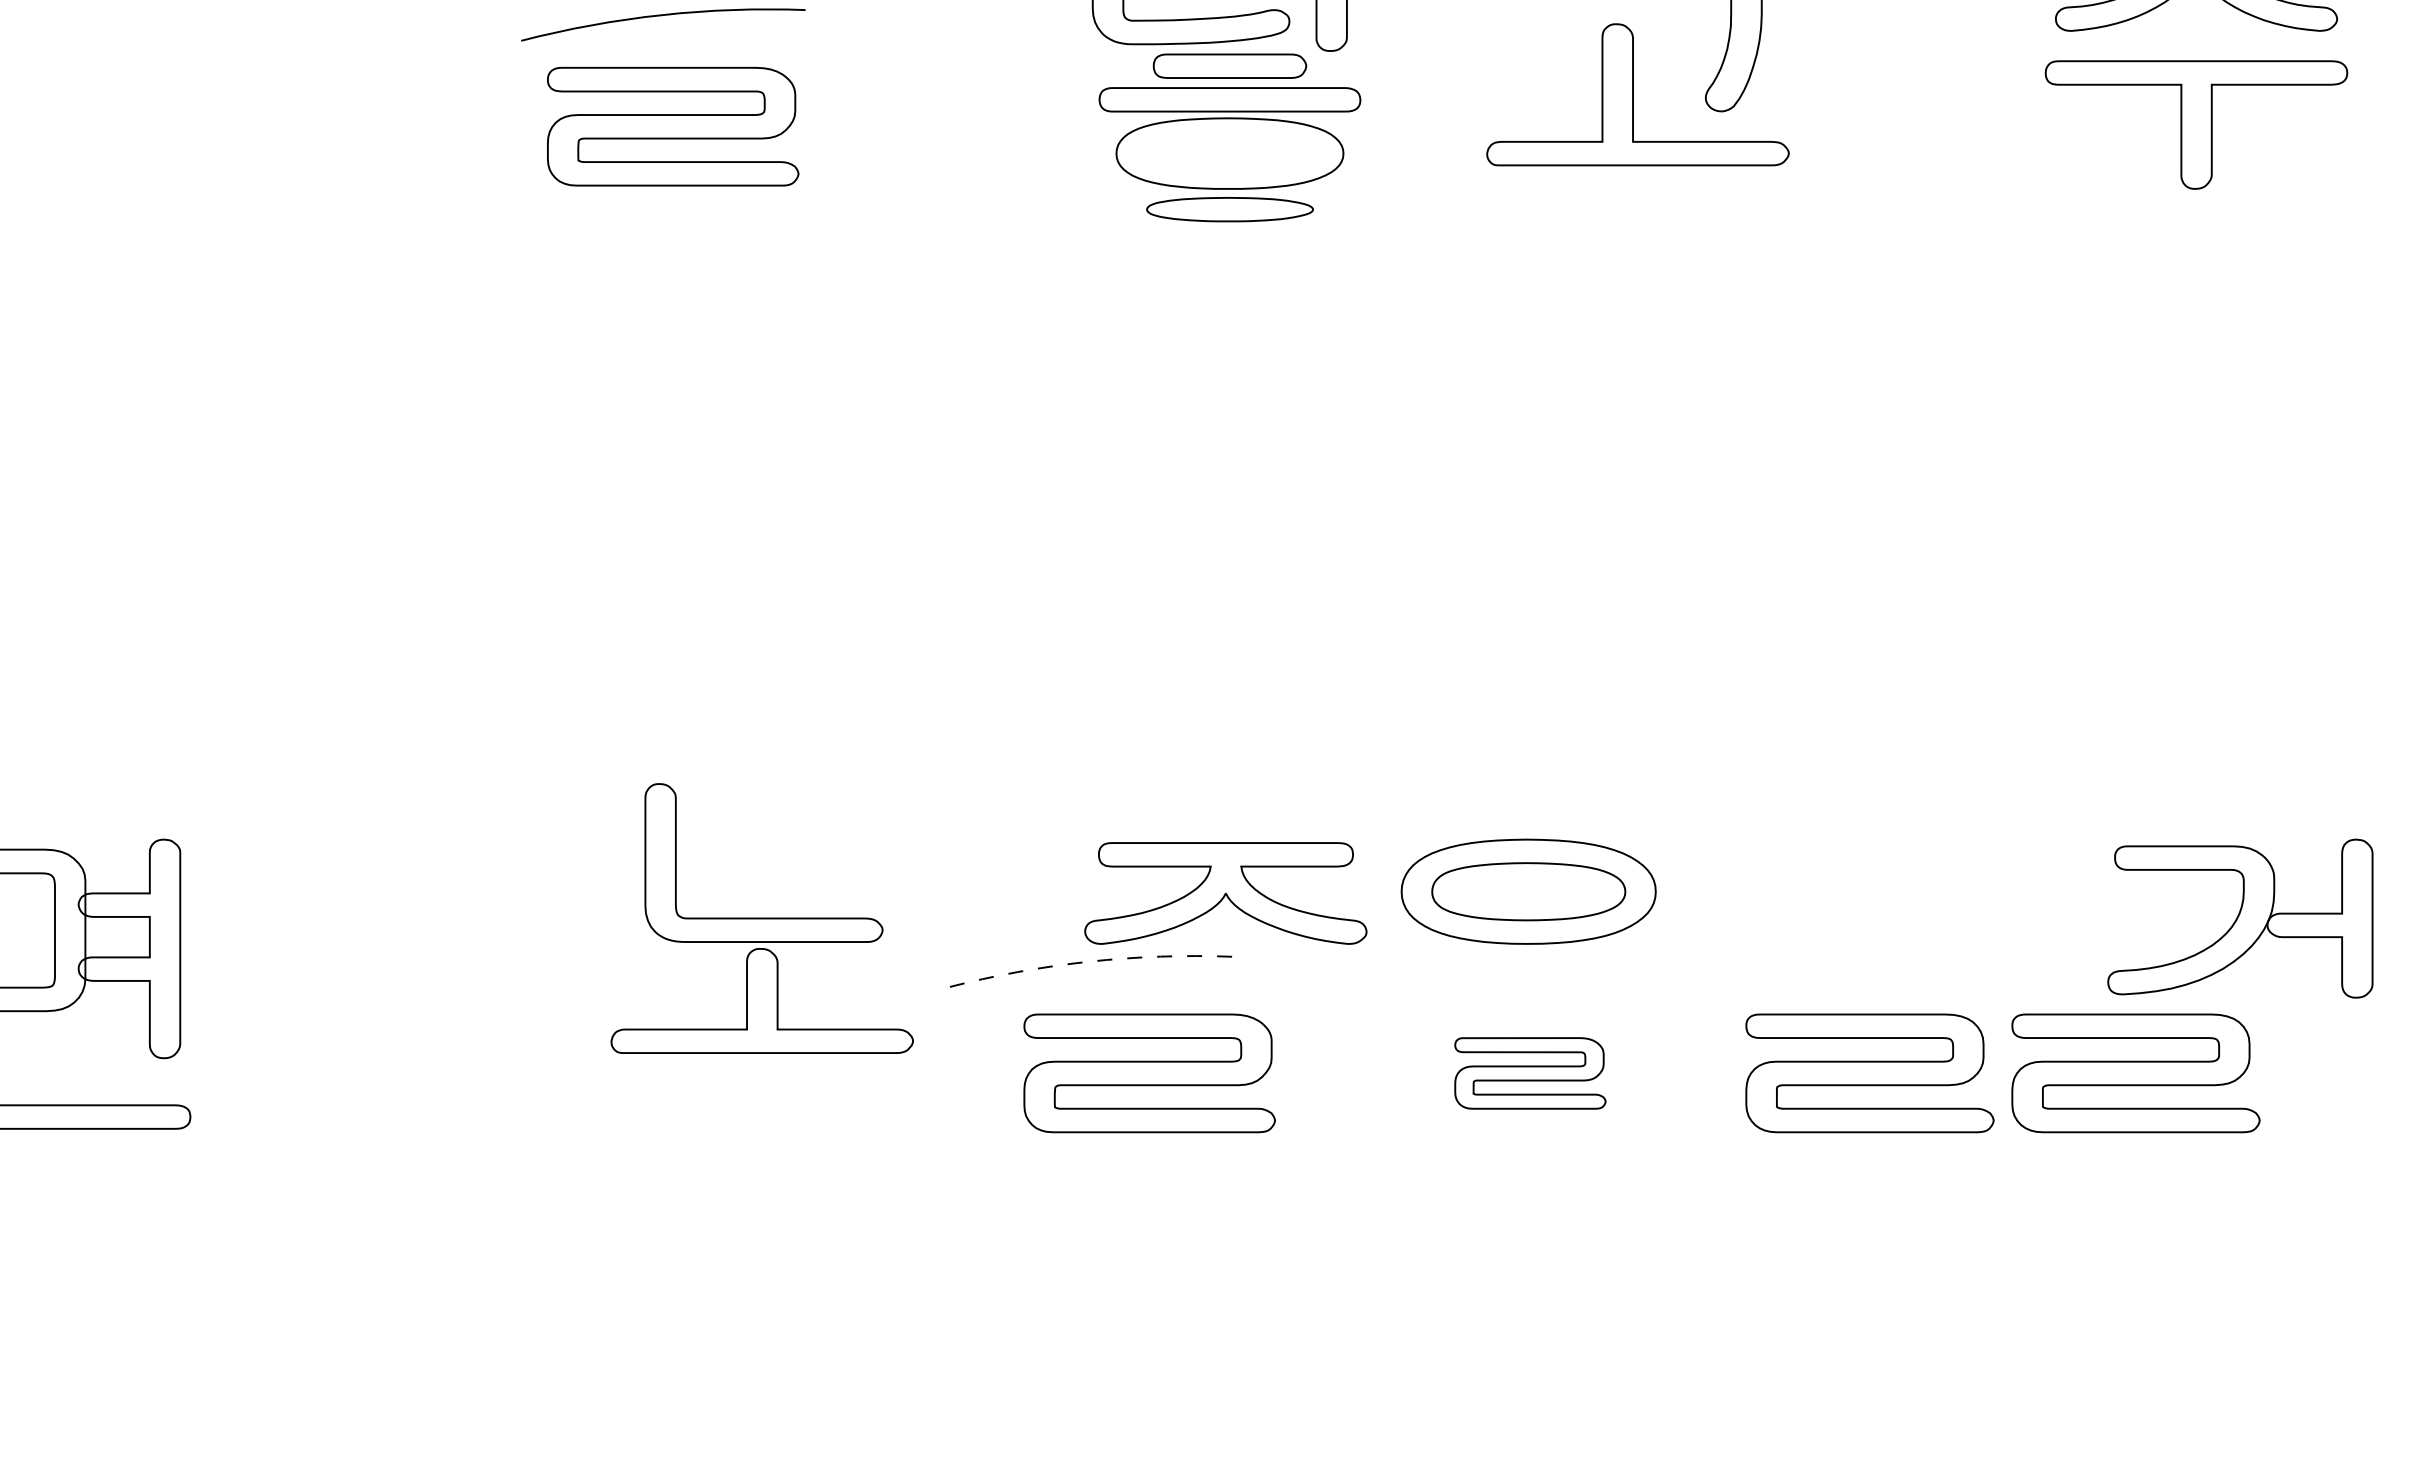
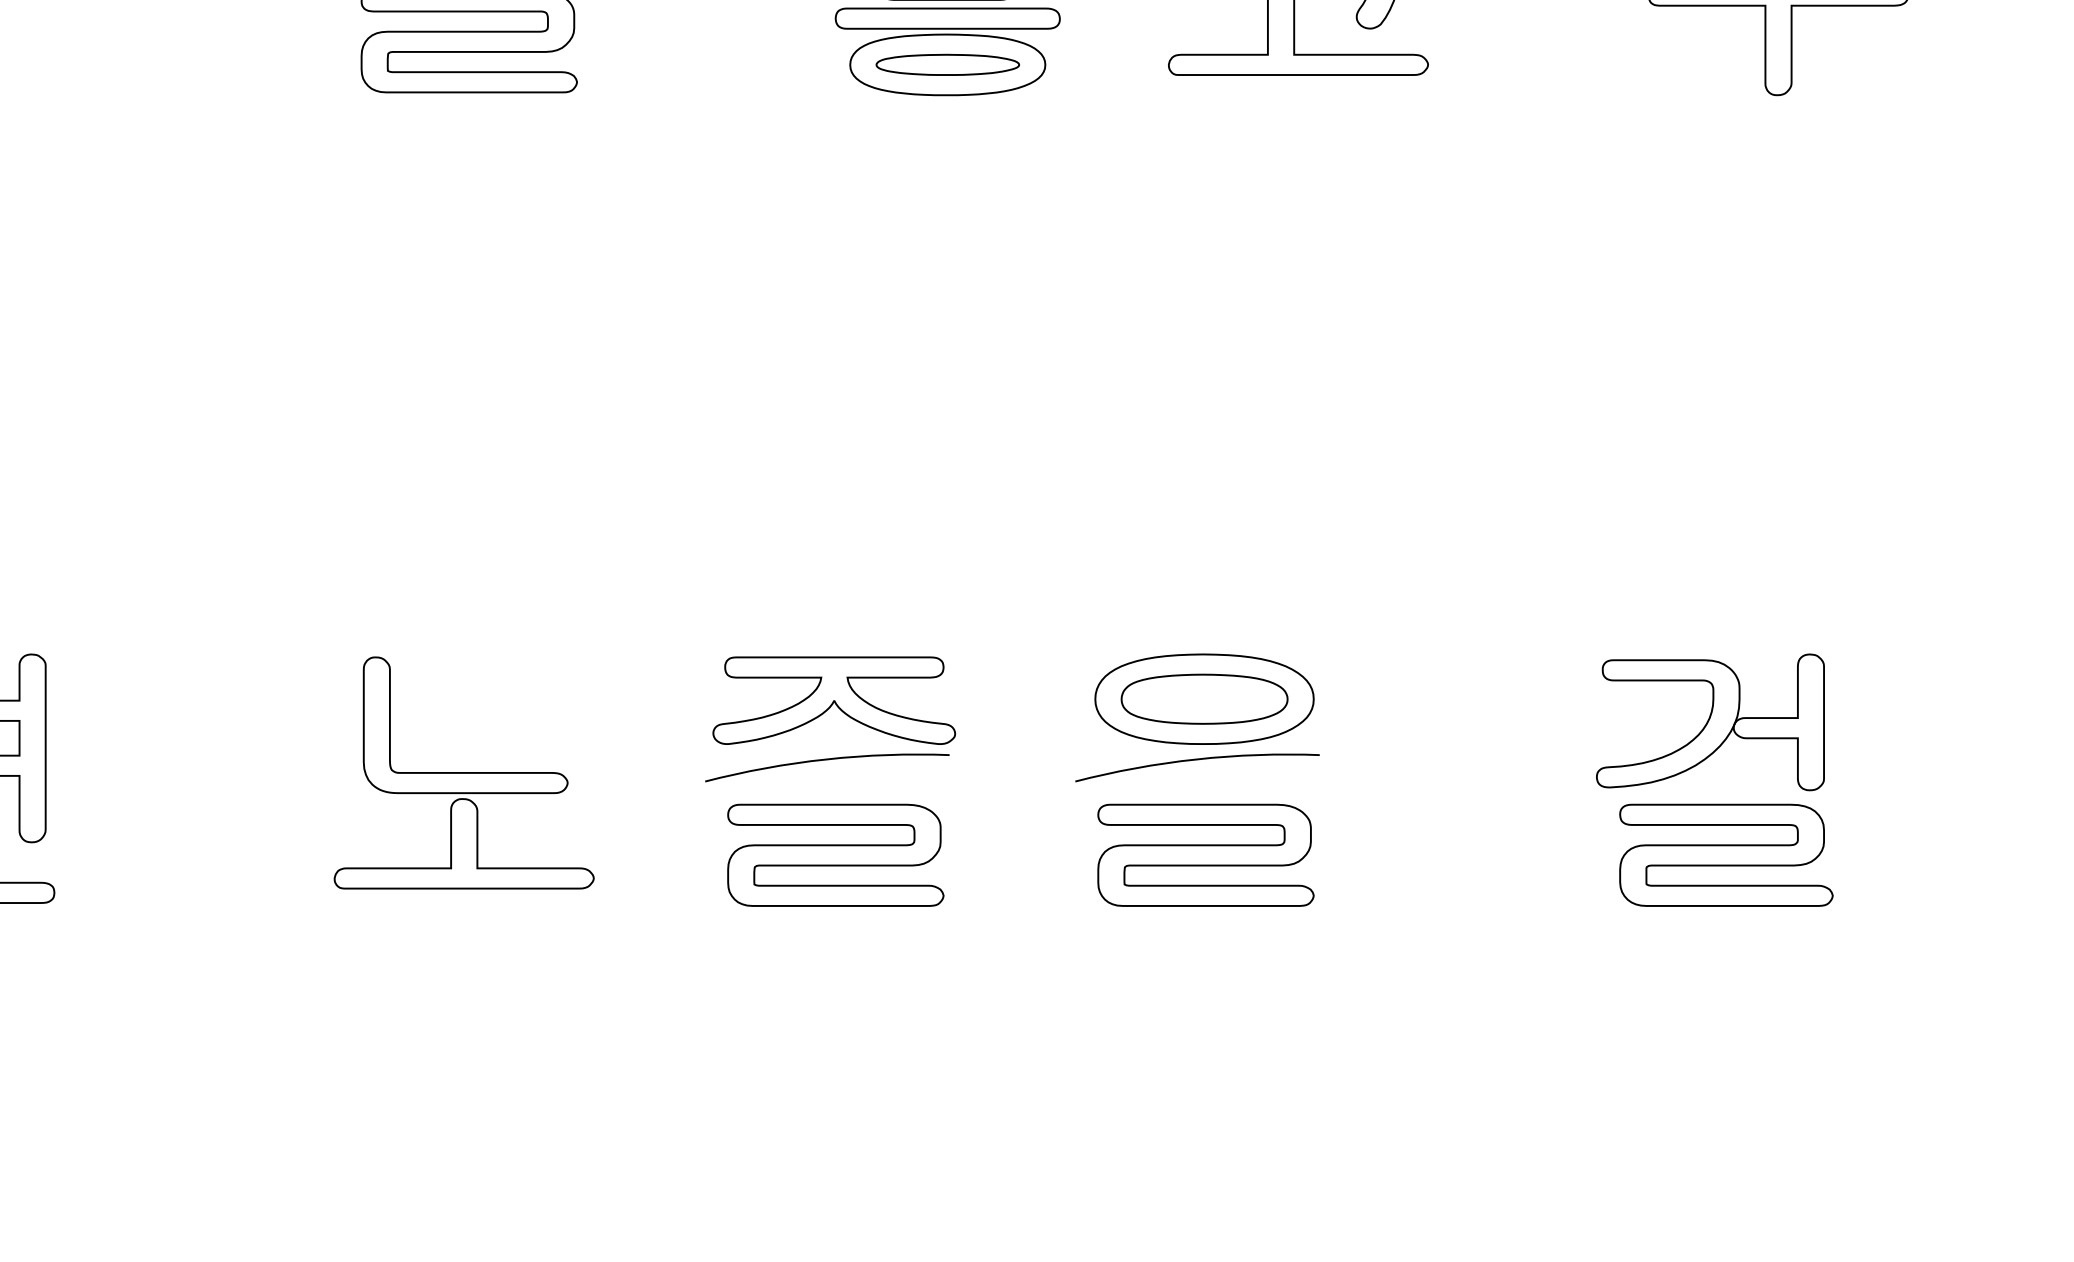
part: (1229, 209) -> (947, 64), moved
part: (1225, 893) -> (833, 700), moved
part: (761, 918) -> (463, 772), moved
part: (2240, 918) -> (1710, 722), moved
arc: (1088, 961) -> (826, 759), dashed -> solid
arc: (1516, 963) -> (1194, 760), added
part: (1149, 1073) -> (835, 855), moved
part: (1530, 1073) -> (1206, 855), size x1.67
part: (1869, 1073) -> (1497, 855), removed

